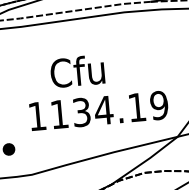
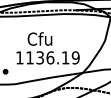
text: (104, 109) -> (50, 57), 1134.19 -> 1136.19

